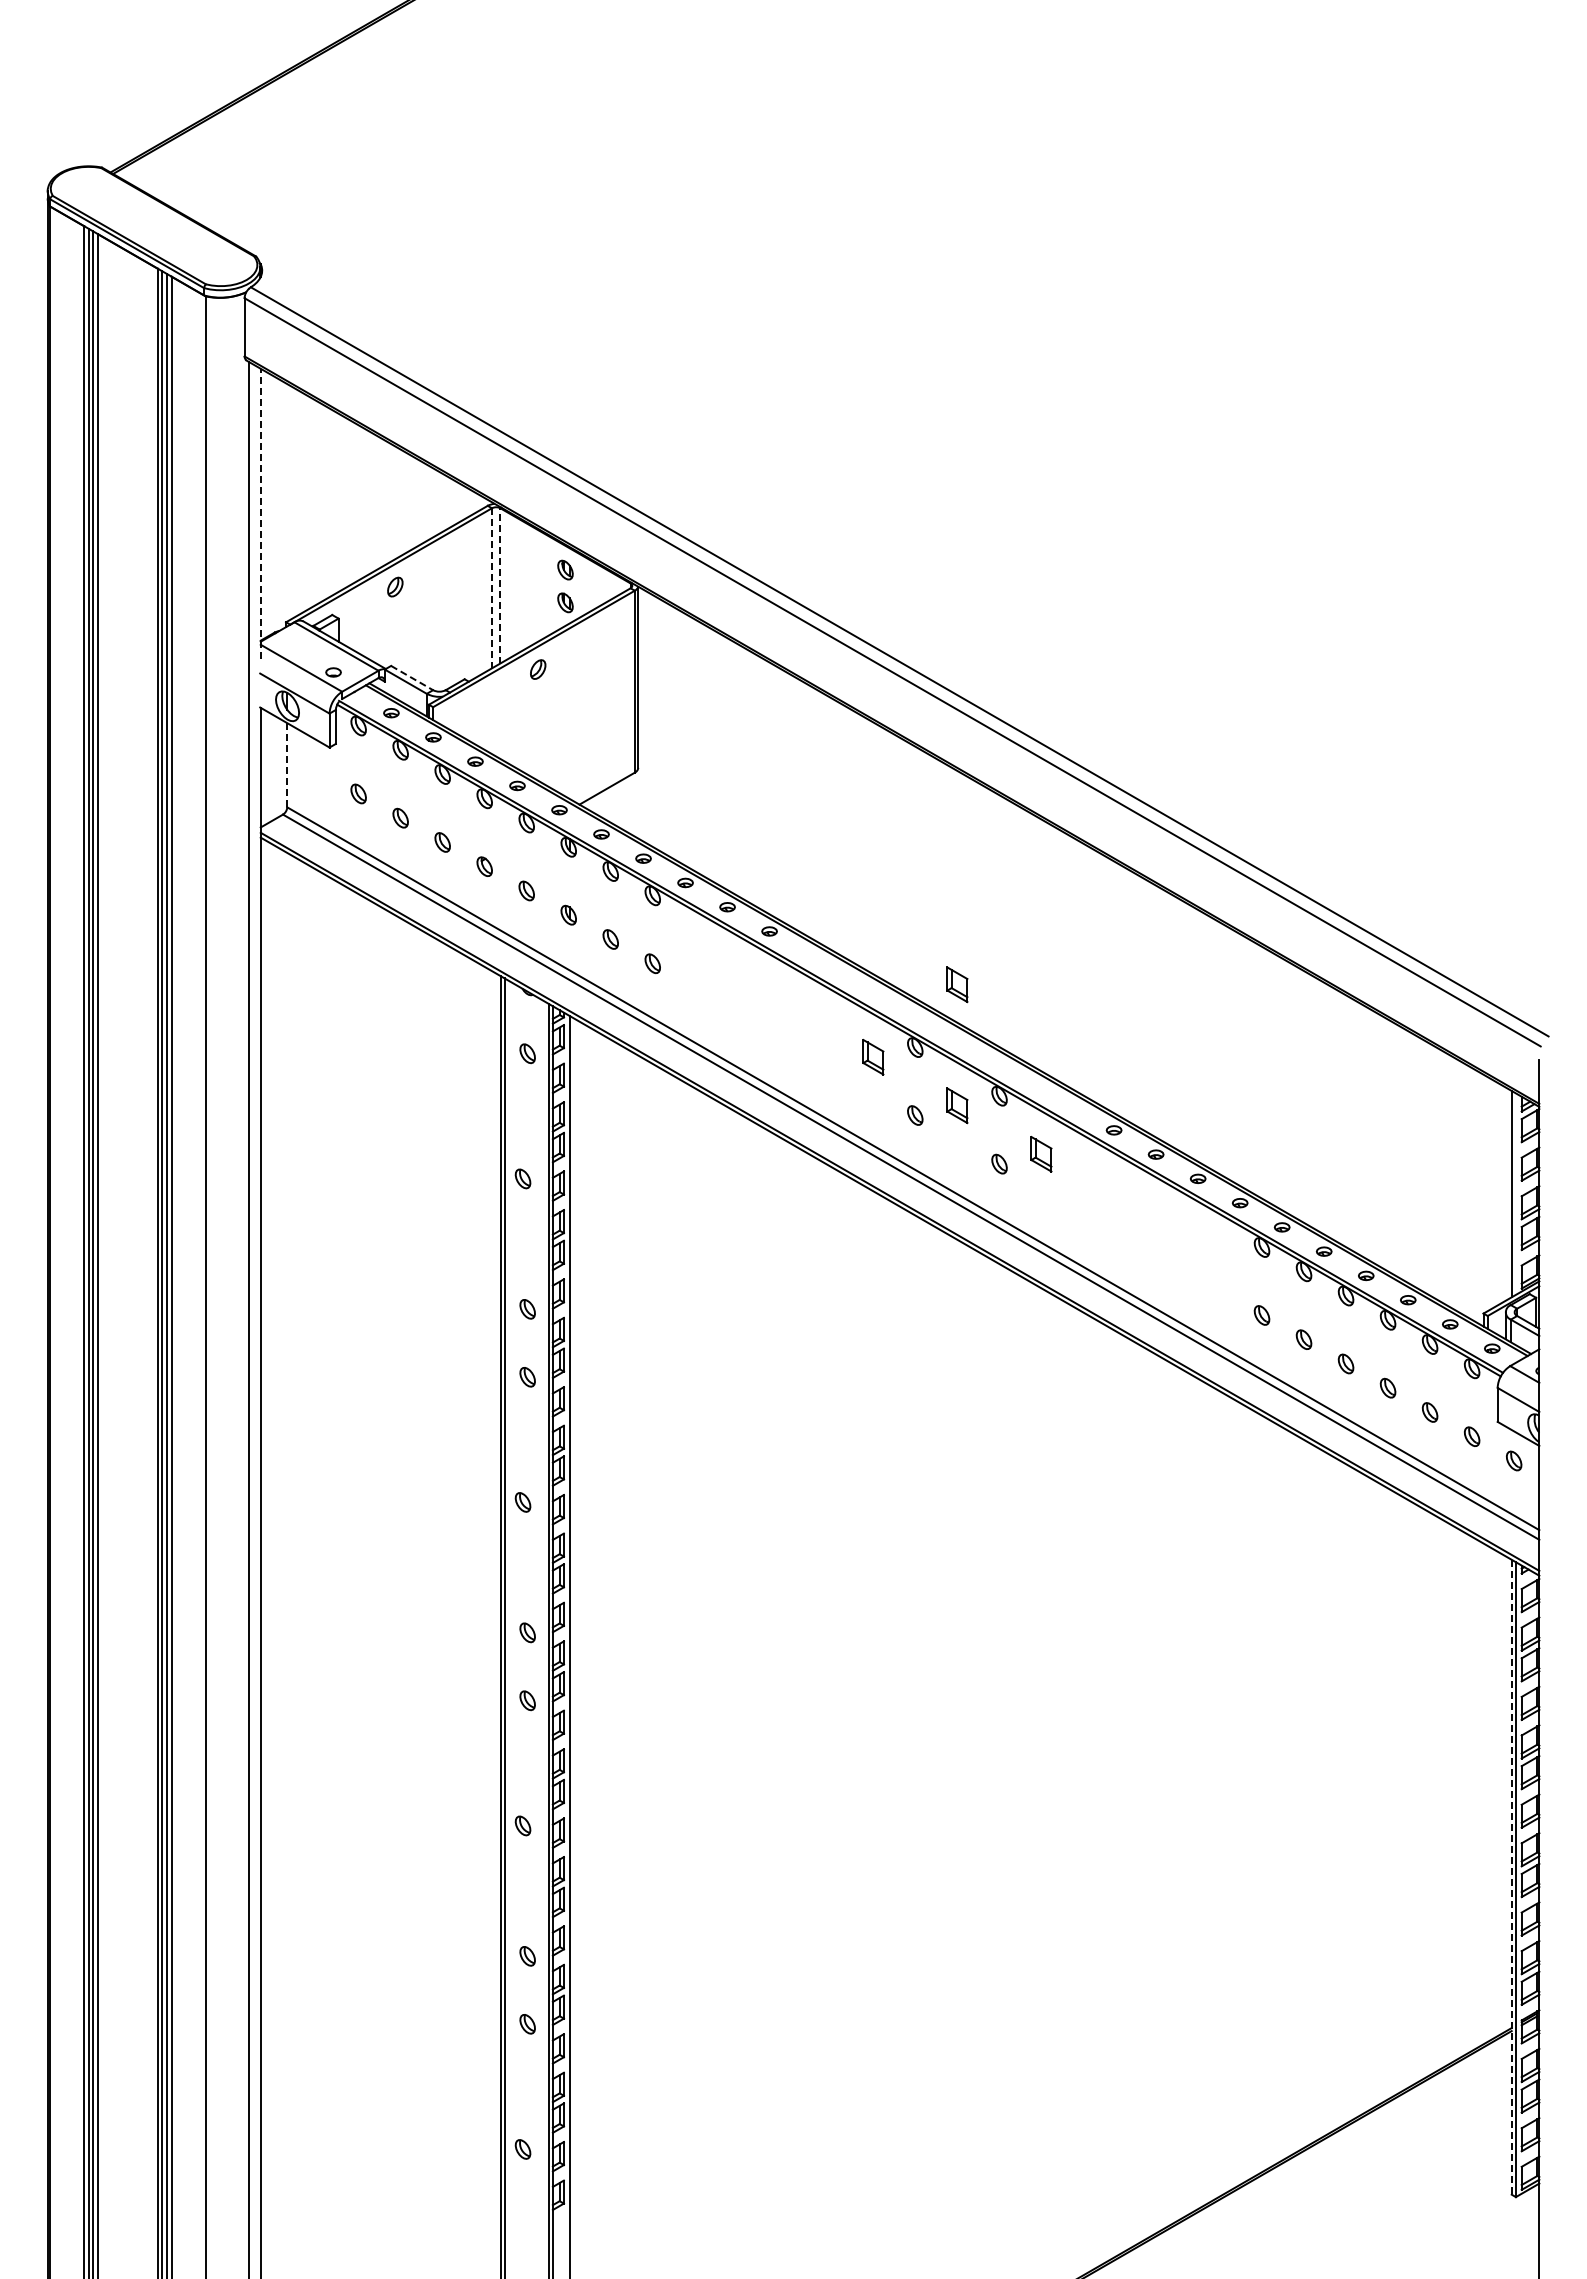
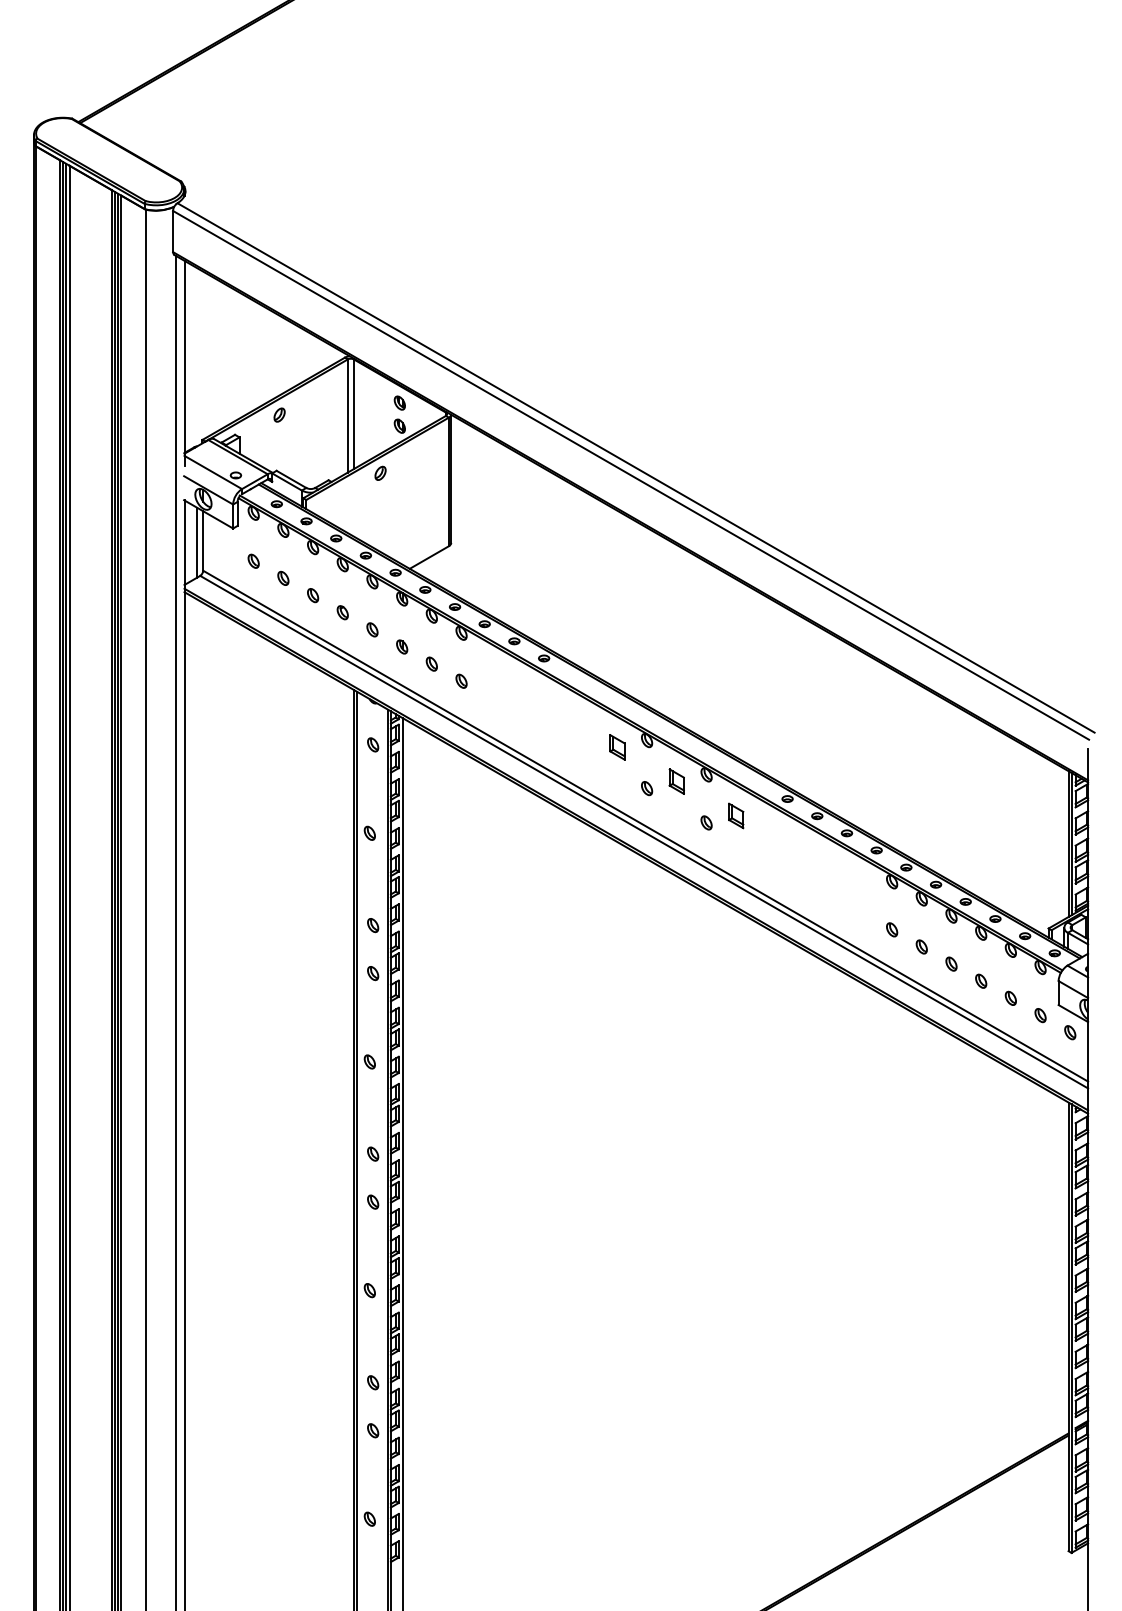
line: (260, 513) -> (184, 363), dashed -> solid
line: (500, 585) -> (353, 413), dashed -> solid
line: (491, 588) -> (347, 416), dashed -> solid
line: (412, 678) -> (291, 479), dashed -> solid
line: (287, 764) -> (203, 540), dashed -> solid
line: (278, 767) -> (197, 542), added
part: (957, 984) -> (676, 695), removed
line: (1515, 1193) -> (1071, 843), added
line: (1511, 1877) -> (1068, 1327), dashed -> solid

